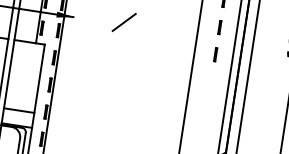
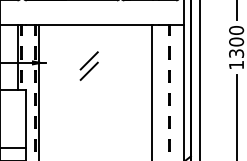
line: (121, 33) -> (88, 70), added
line: (211, 82) -> (169, 99), added
line: (207, 108) -> (169, 122), added
line: (202, 135) -> (169, 145), added

